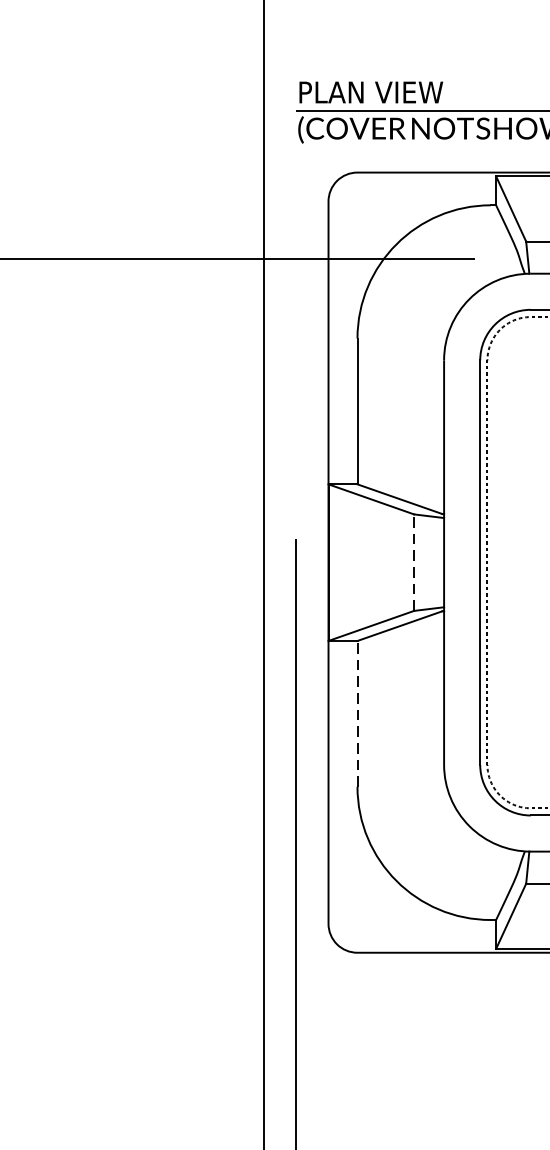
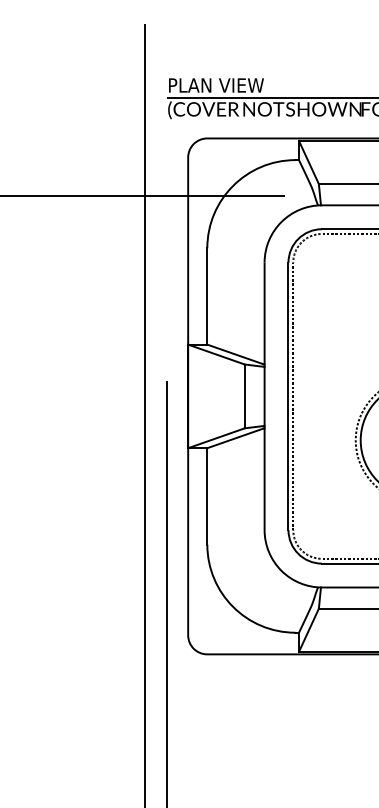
line: (413, 562) -> (244, 396), dashed -> solid
line: (357, 712) -> (207, 495), dashed -> solid

